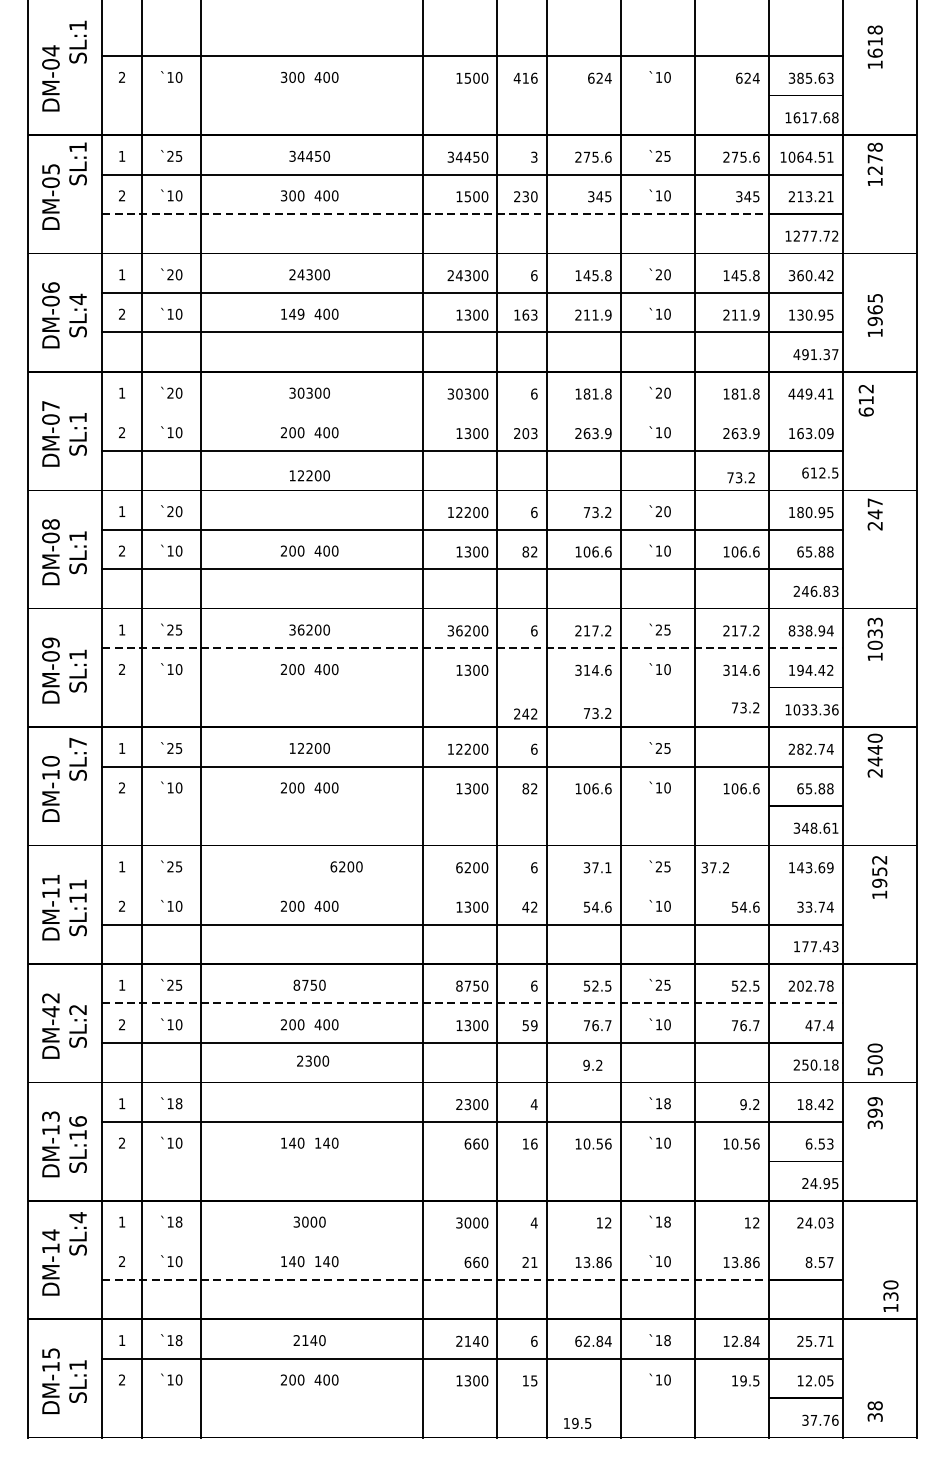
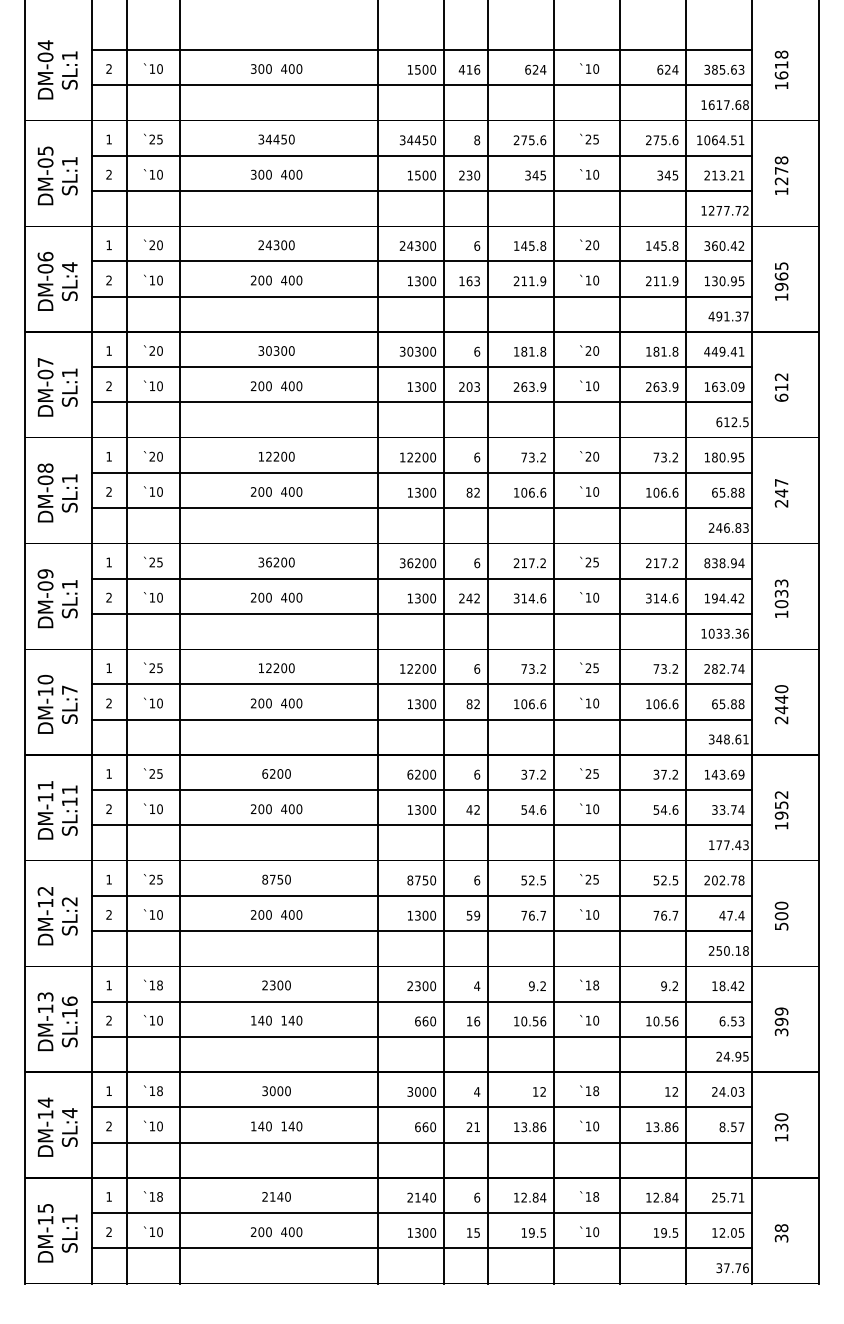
text: (77, 42) -> (69, 70), moved
text: (875, 46) -> (781, 69), moved
line: (471, 95) -> (421, 85), added
text: (534, 157) -> (477, 140), 3 -> 8
text: (77, 164) -> (69, 176), moved
text: (875, 164) -> (781, 175), moved
line: (473, 213) -> (422, 190), dashed -> solid
text: (291, 314) -> (260, 280), 149 -> 200
text: (866, 400) -> (781, 387), moved
line: (471, 411) -> (421, 367), added
text: (309, 475) -> (276, 456), moved
text: (740, 477) -> (665, 457), moved
text: (875, 514) -> (781, 493), moved
text: (875, 639) -> (781, 598), moved
line: (473, 647) -> (422, 578), dashed -> solid
line: (471, 687) -> (421, 613), added
text: (745, 707) -> (665, 668), moved
text: (597, 712) -> (533, 668), moved
text: (525, 714) -> (469, 598), moved
text: (875, 755) -> (781, 704), moved
text: (77, 758) -> (69, 704), moved
line: (471, 805) -> (421, 719), added
text: (346, 866) -> (276, 773), moved
text: (607, 867) -> (542, 774), 37.1 -> 37.2
text: (714, 867) -> (665, 774), moved
text: (879, 877) -> (781, 810), moved
line: (471, 885) -> (421, 790), added
line: (473, 1002) -> (422, 895), dashed -> solid
text: (50, 1011) -> (45, 903), DM-42 -> DM-12
text: (875, 1058) -> (781, 915), moved
text: (312, 1061) -> (276, 985), moved
text: (592, 1065) -> (537, 986), moved
text: (875, 1112) -> (781, 1021), moved
line: (471, 1160) -> (421, 1036), added
text: (77, 1233) -> (69, 1127), moved
line: (471, 1240) -> (421, 1107), added
line: (473, 1279) -> (422, 1142), dashed -> solid
text: (890, 1296) -> (781, 1127), moved
text: (578, 1341) -> (516, 1197), 62.84 -> 12.84
line: (471, 1398) -> (421, 1248), added
text: (875, 1411) -> (781, 1233), moved
text: (577, 1422) -> (533, 1232), moved

